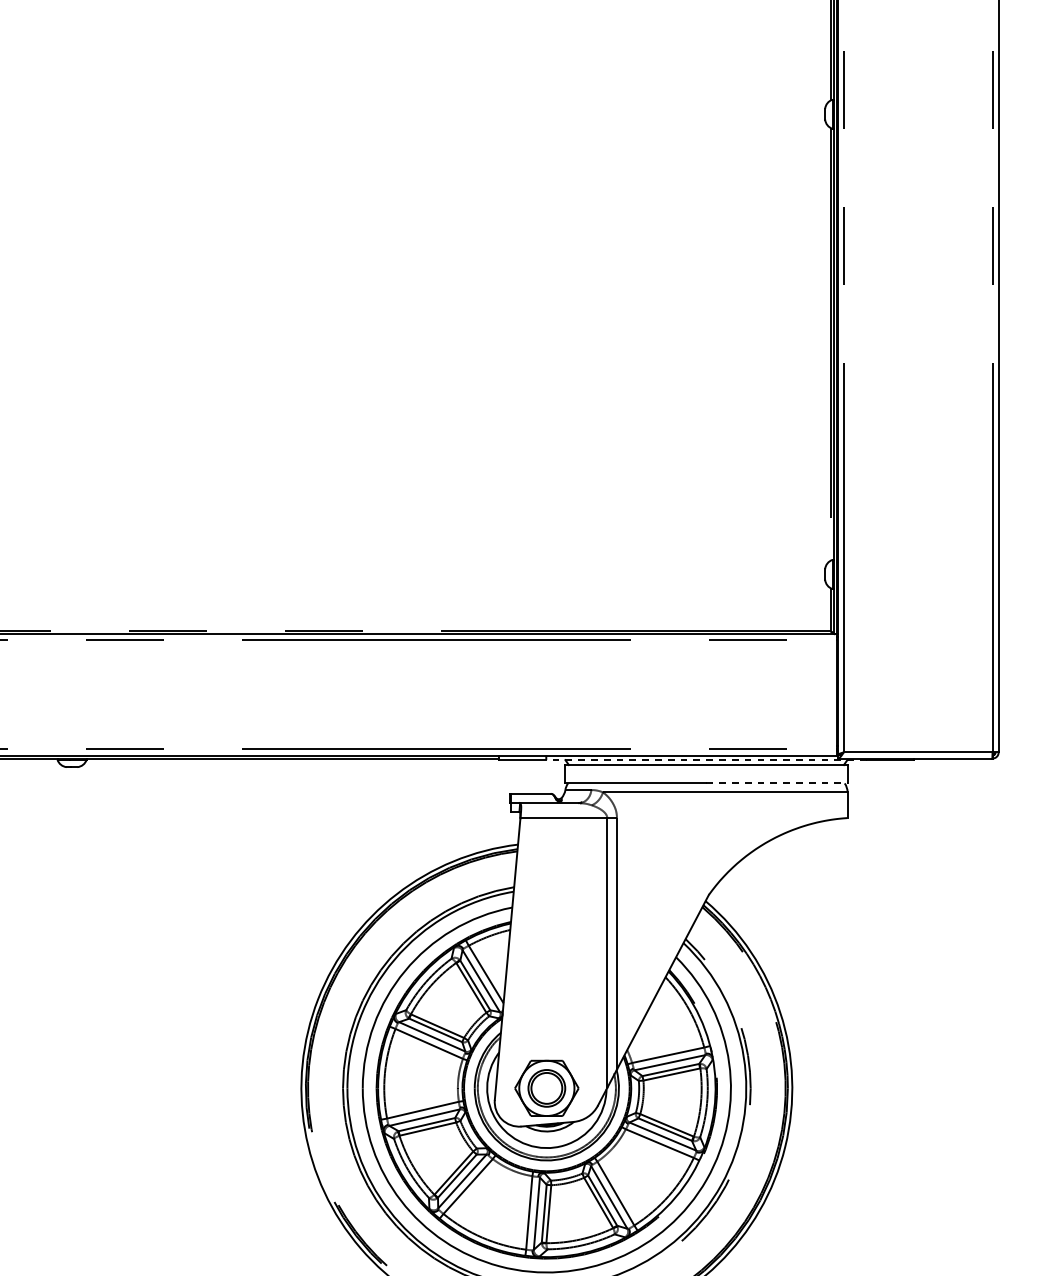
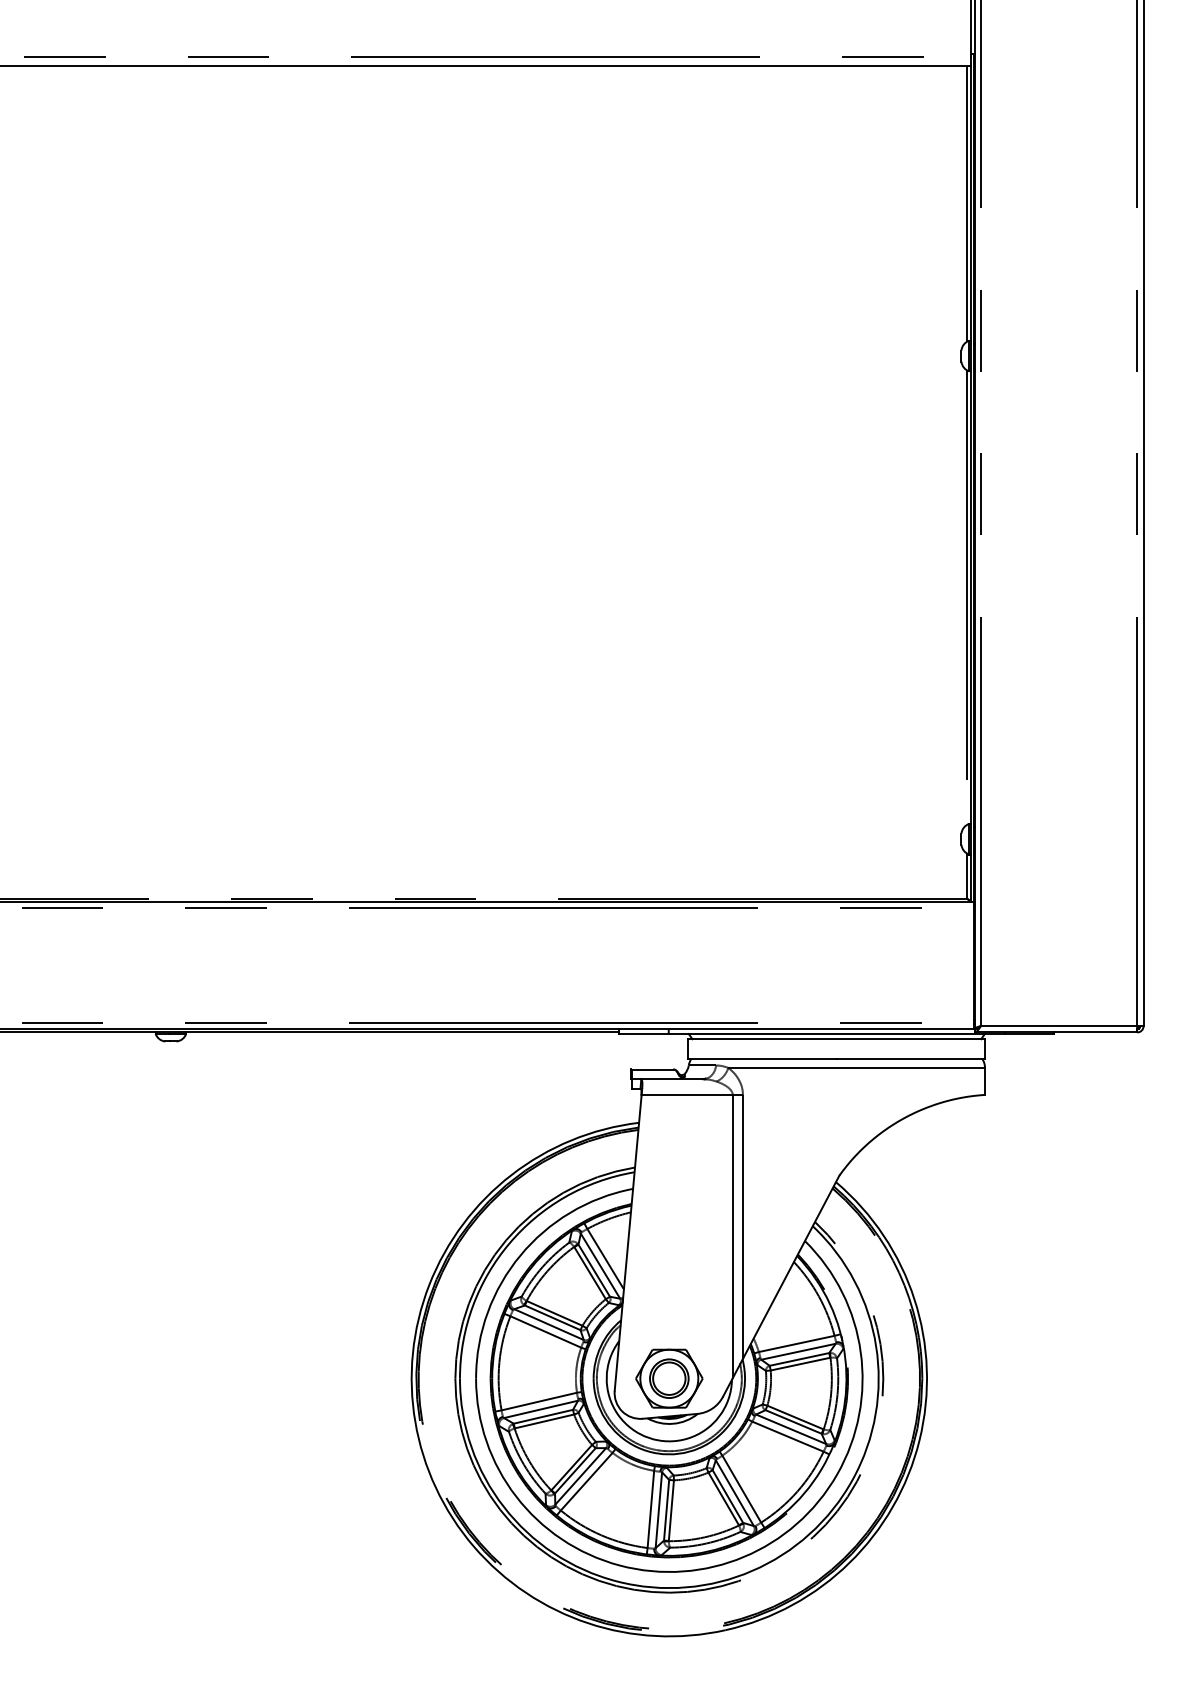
line: (706, 760) -> (836, 1034), dashed -> solid
line: (777, 783) -> (911, 1058), dashed -> solid

